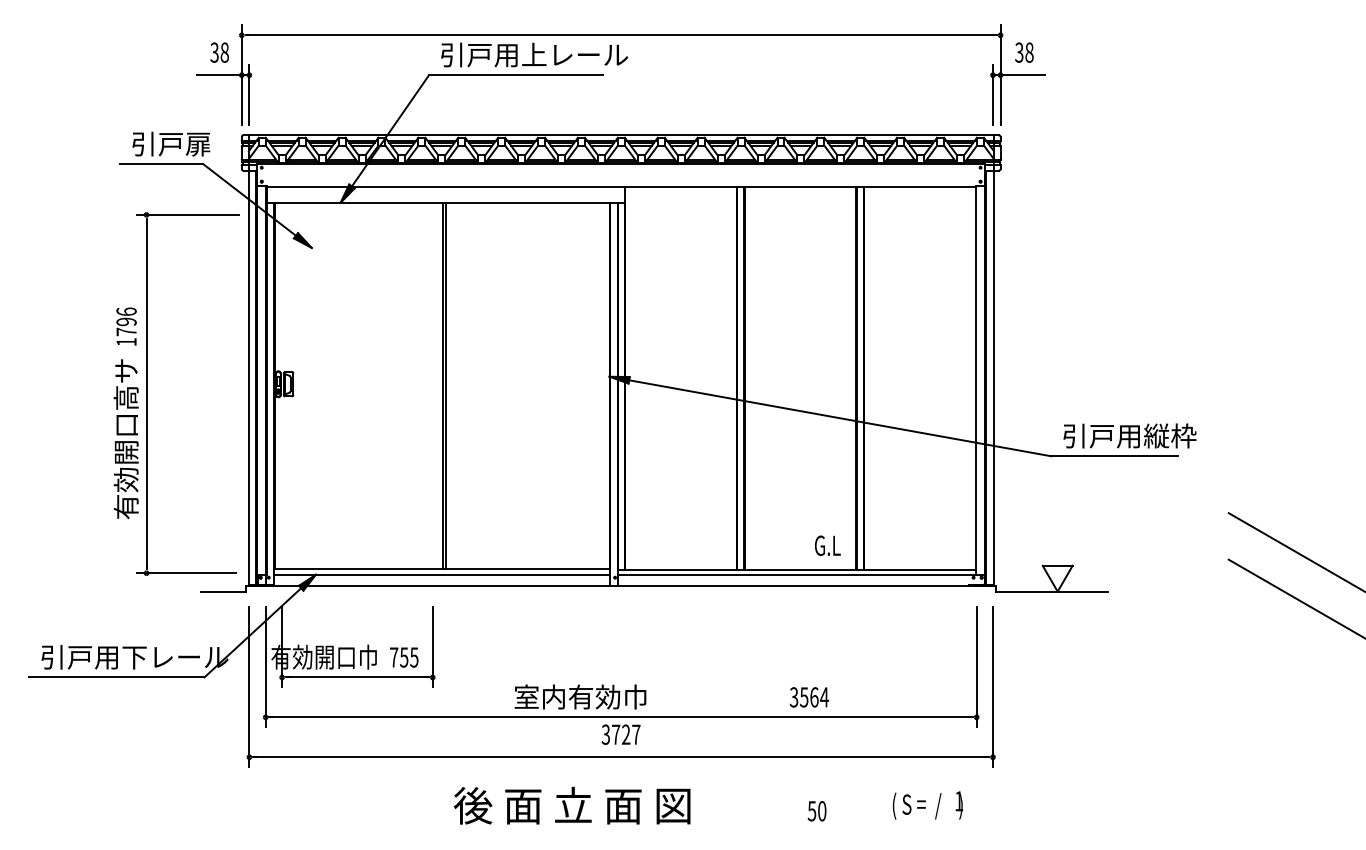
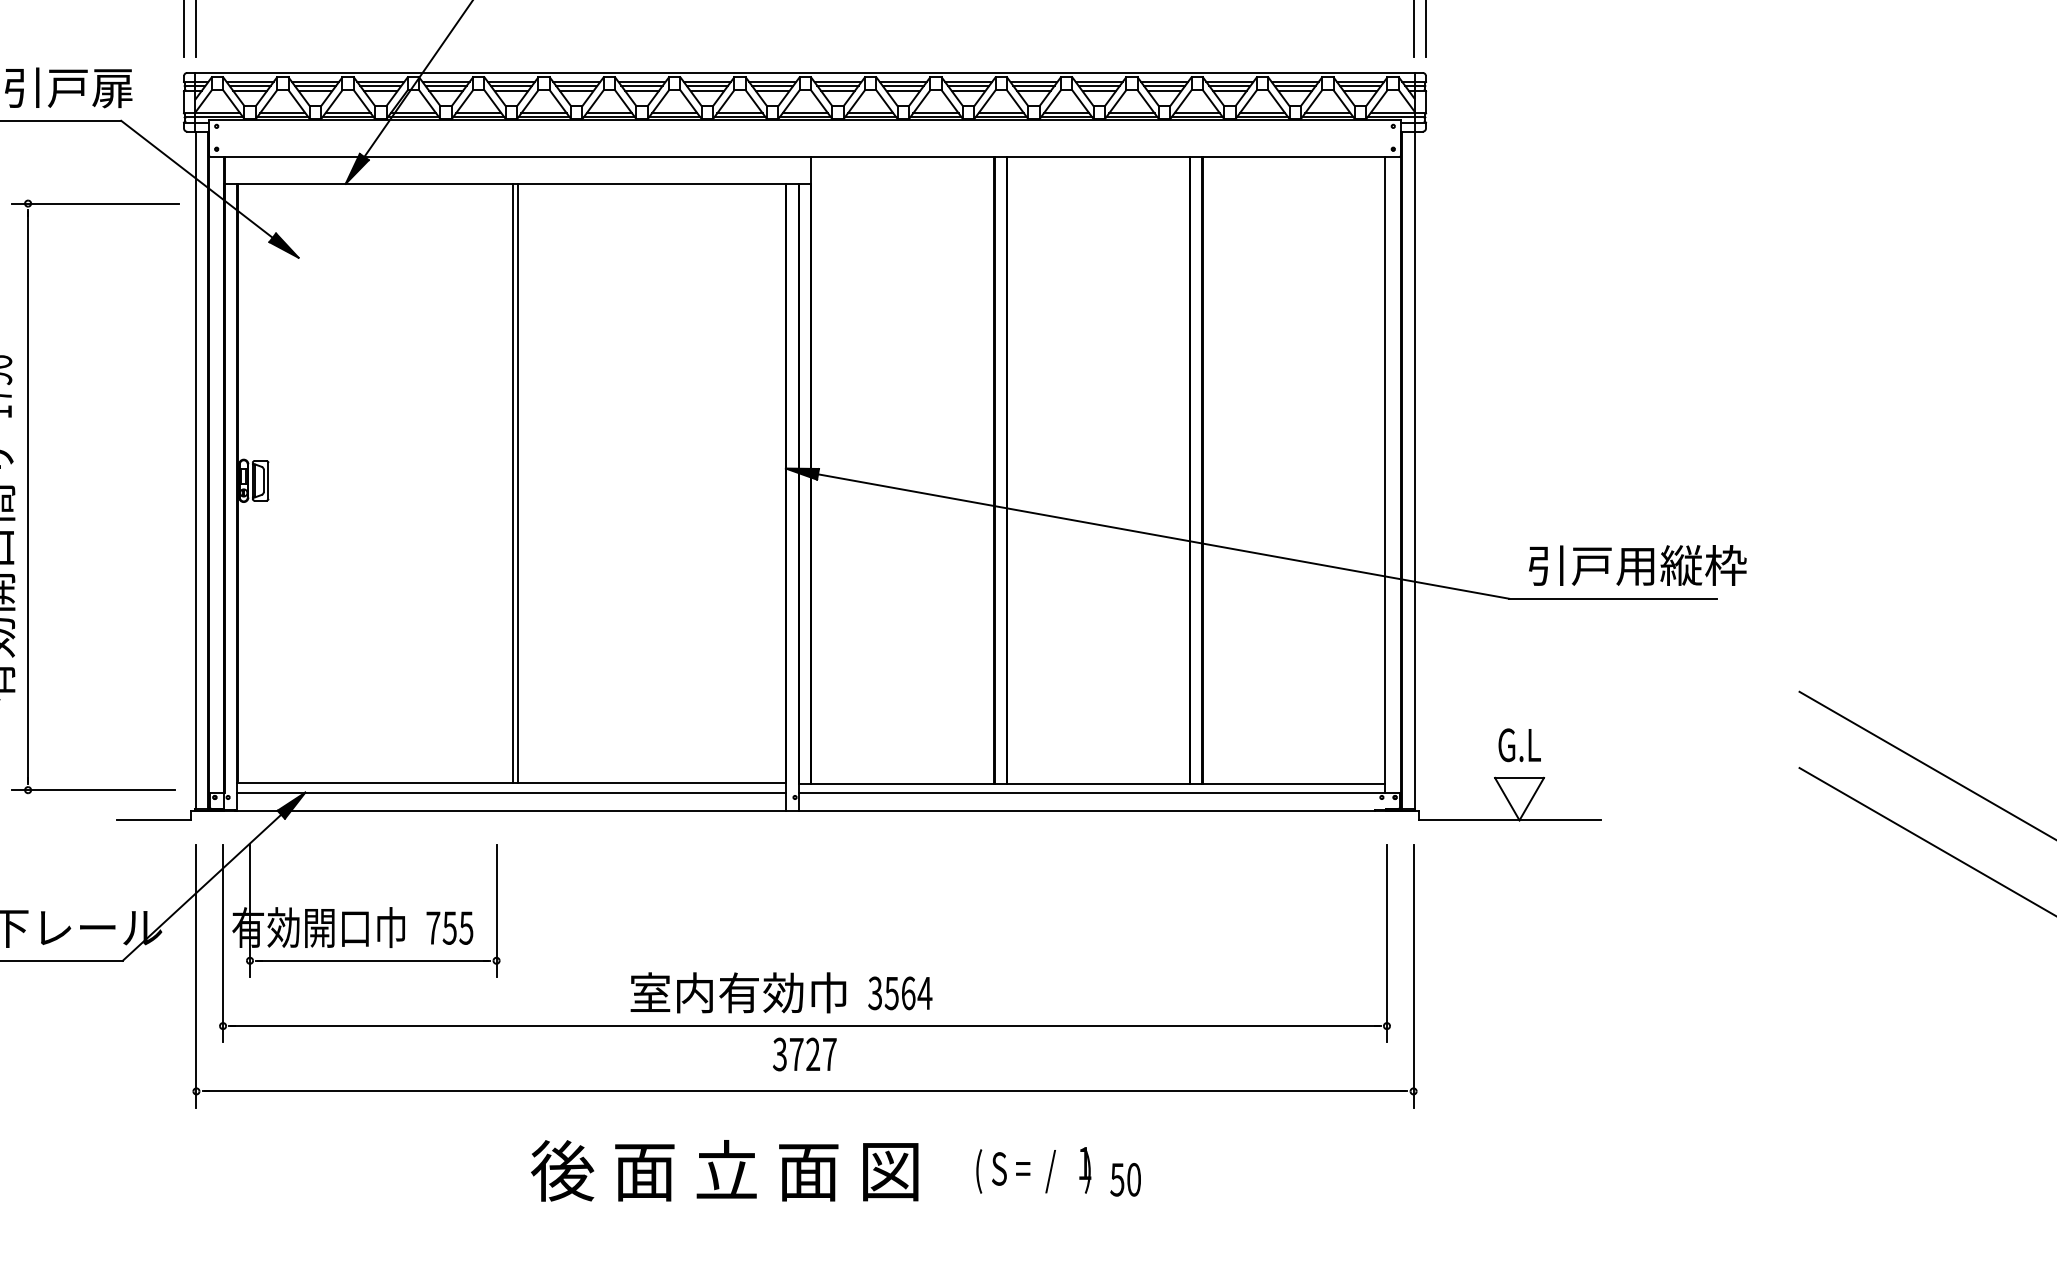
text: (827, 545) -> (1519, 744), moved
text: (809, 697) -> (900, 993), moved
text: (927, 805) -> (1033, 1170), moved

